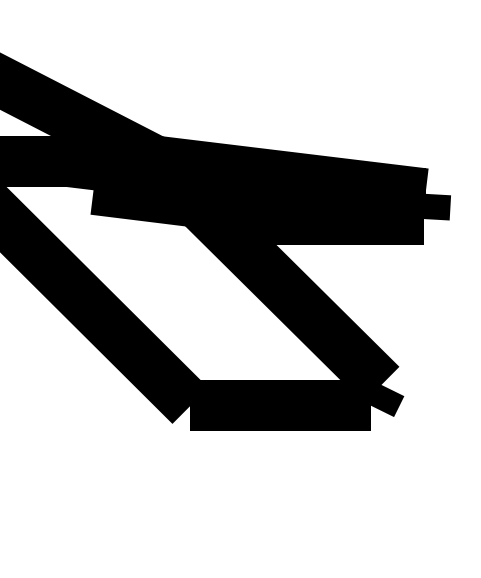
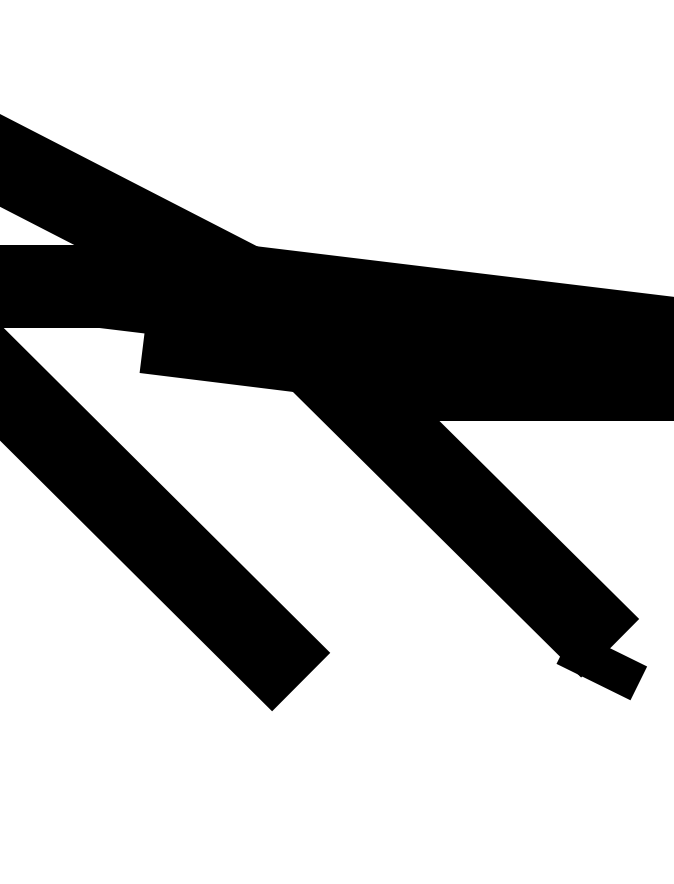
fill: (280, 405) -> (446, 681), removed

